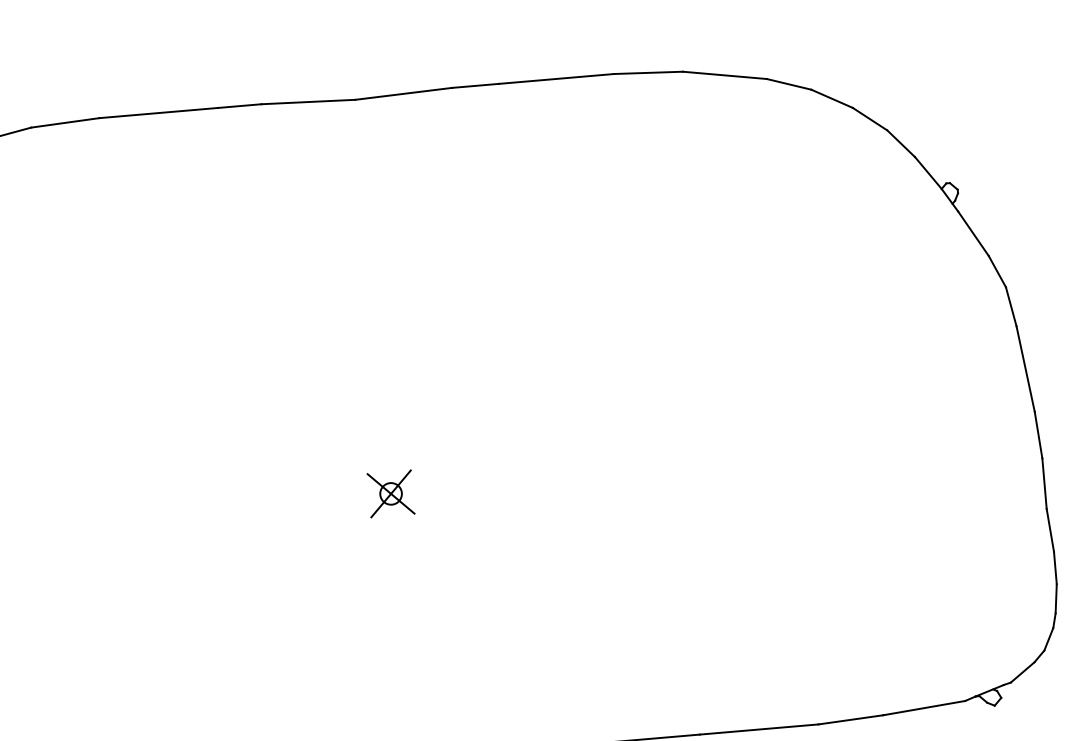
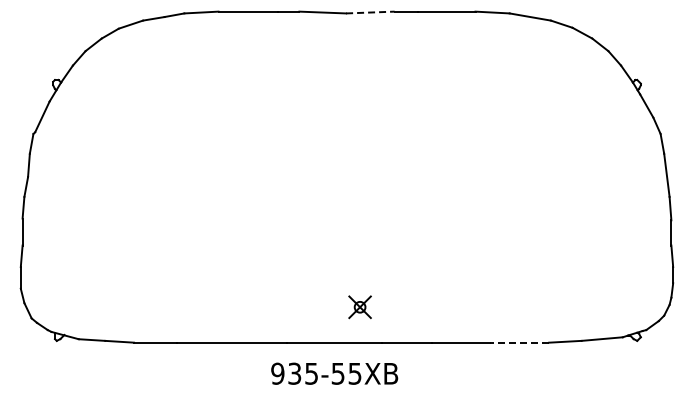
line: (403, 93) -> (370, 12), solid -> dashed
part: (389, 494) -> (359, 307), moved
line: (759, 729) -> (519, 342), solid -> dashed

